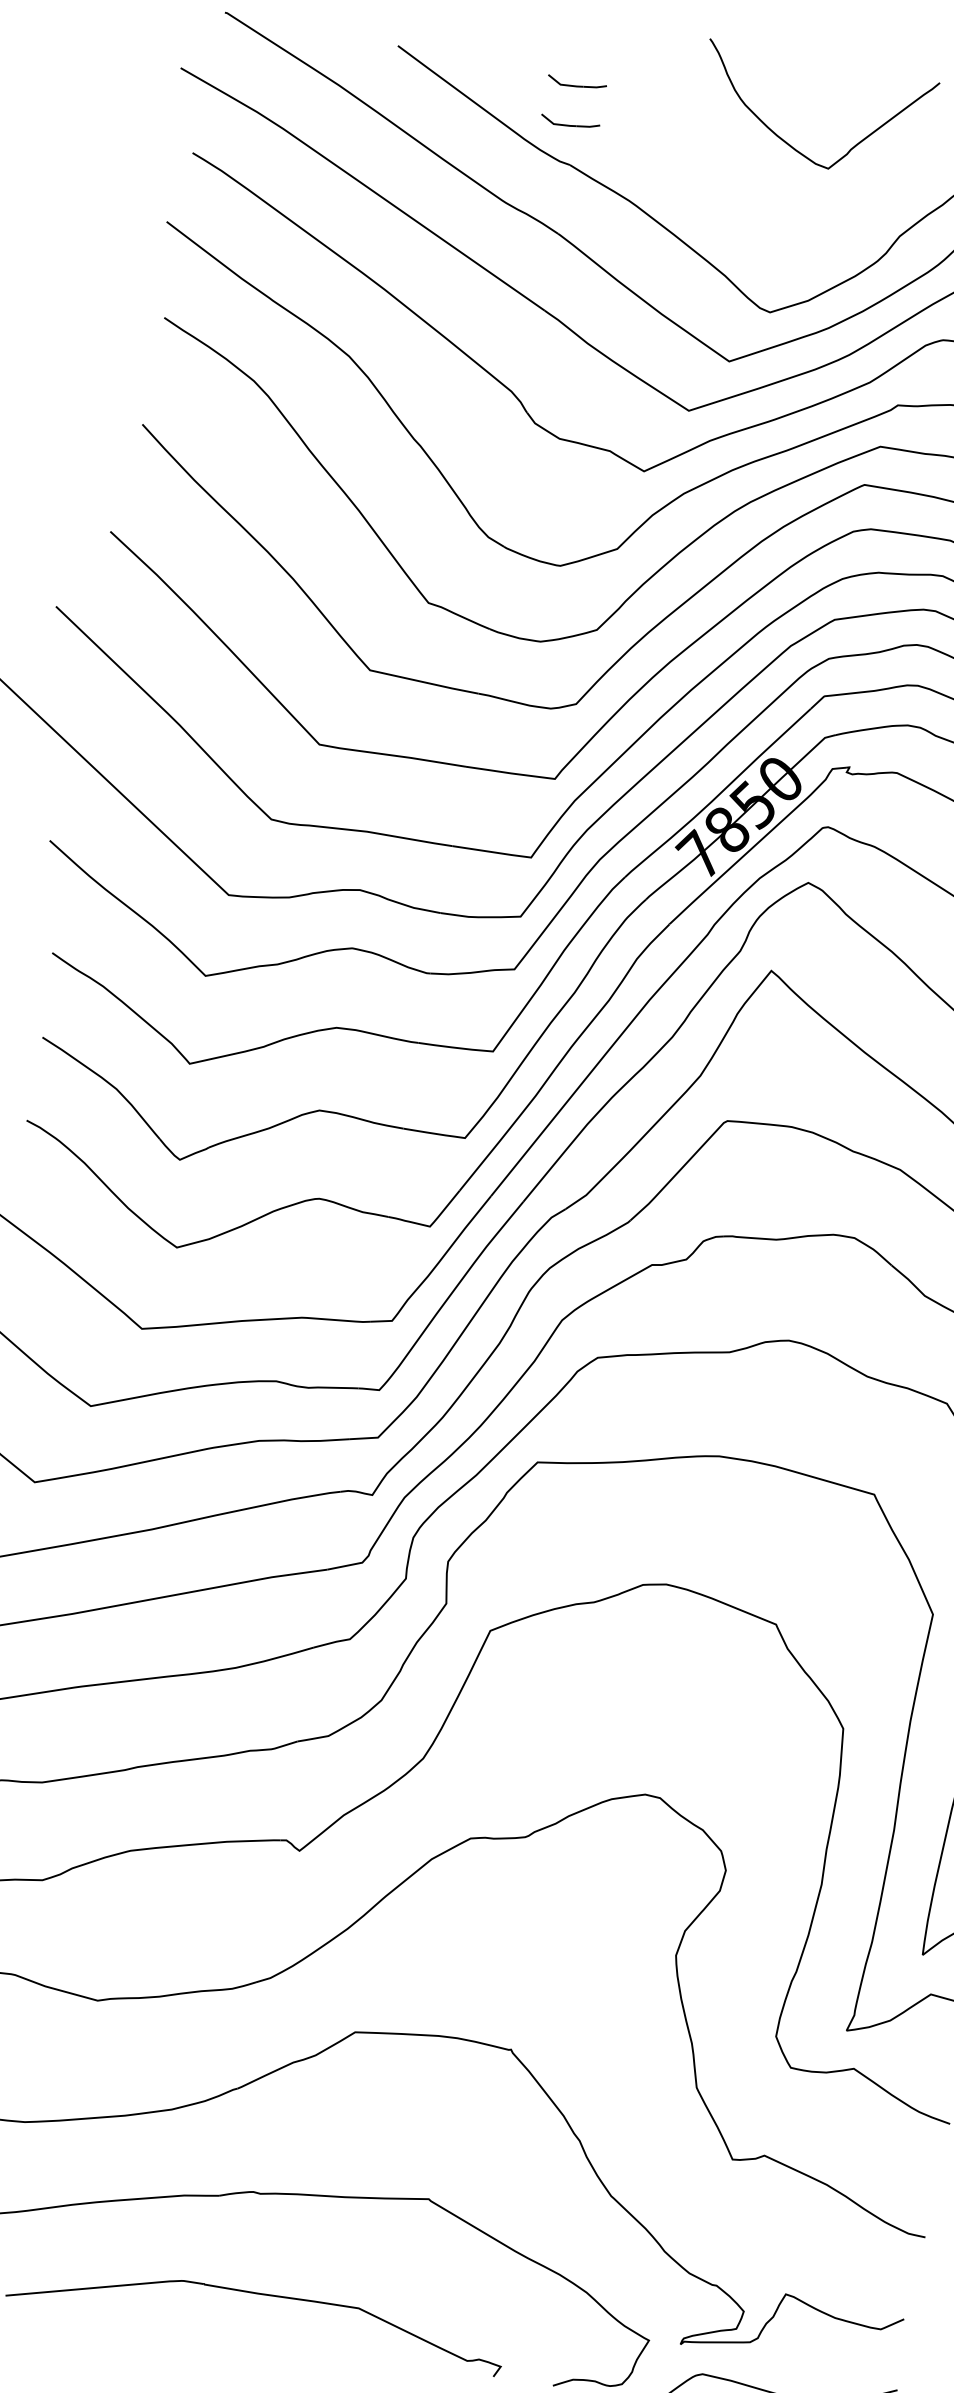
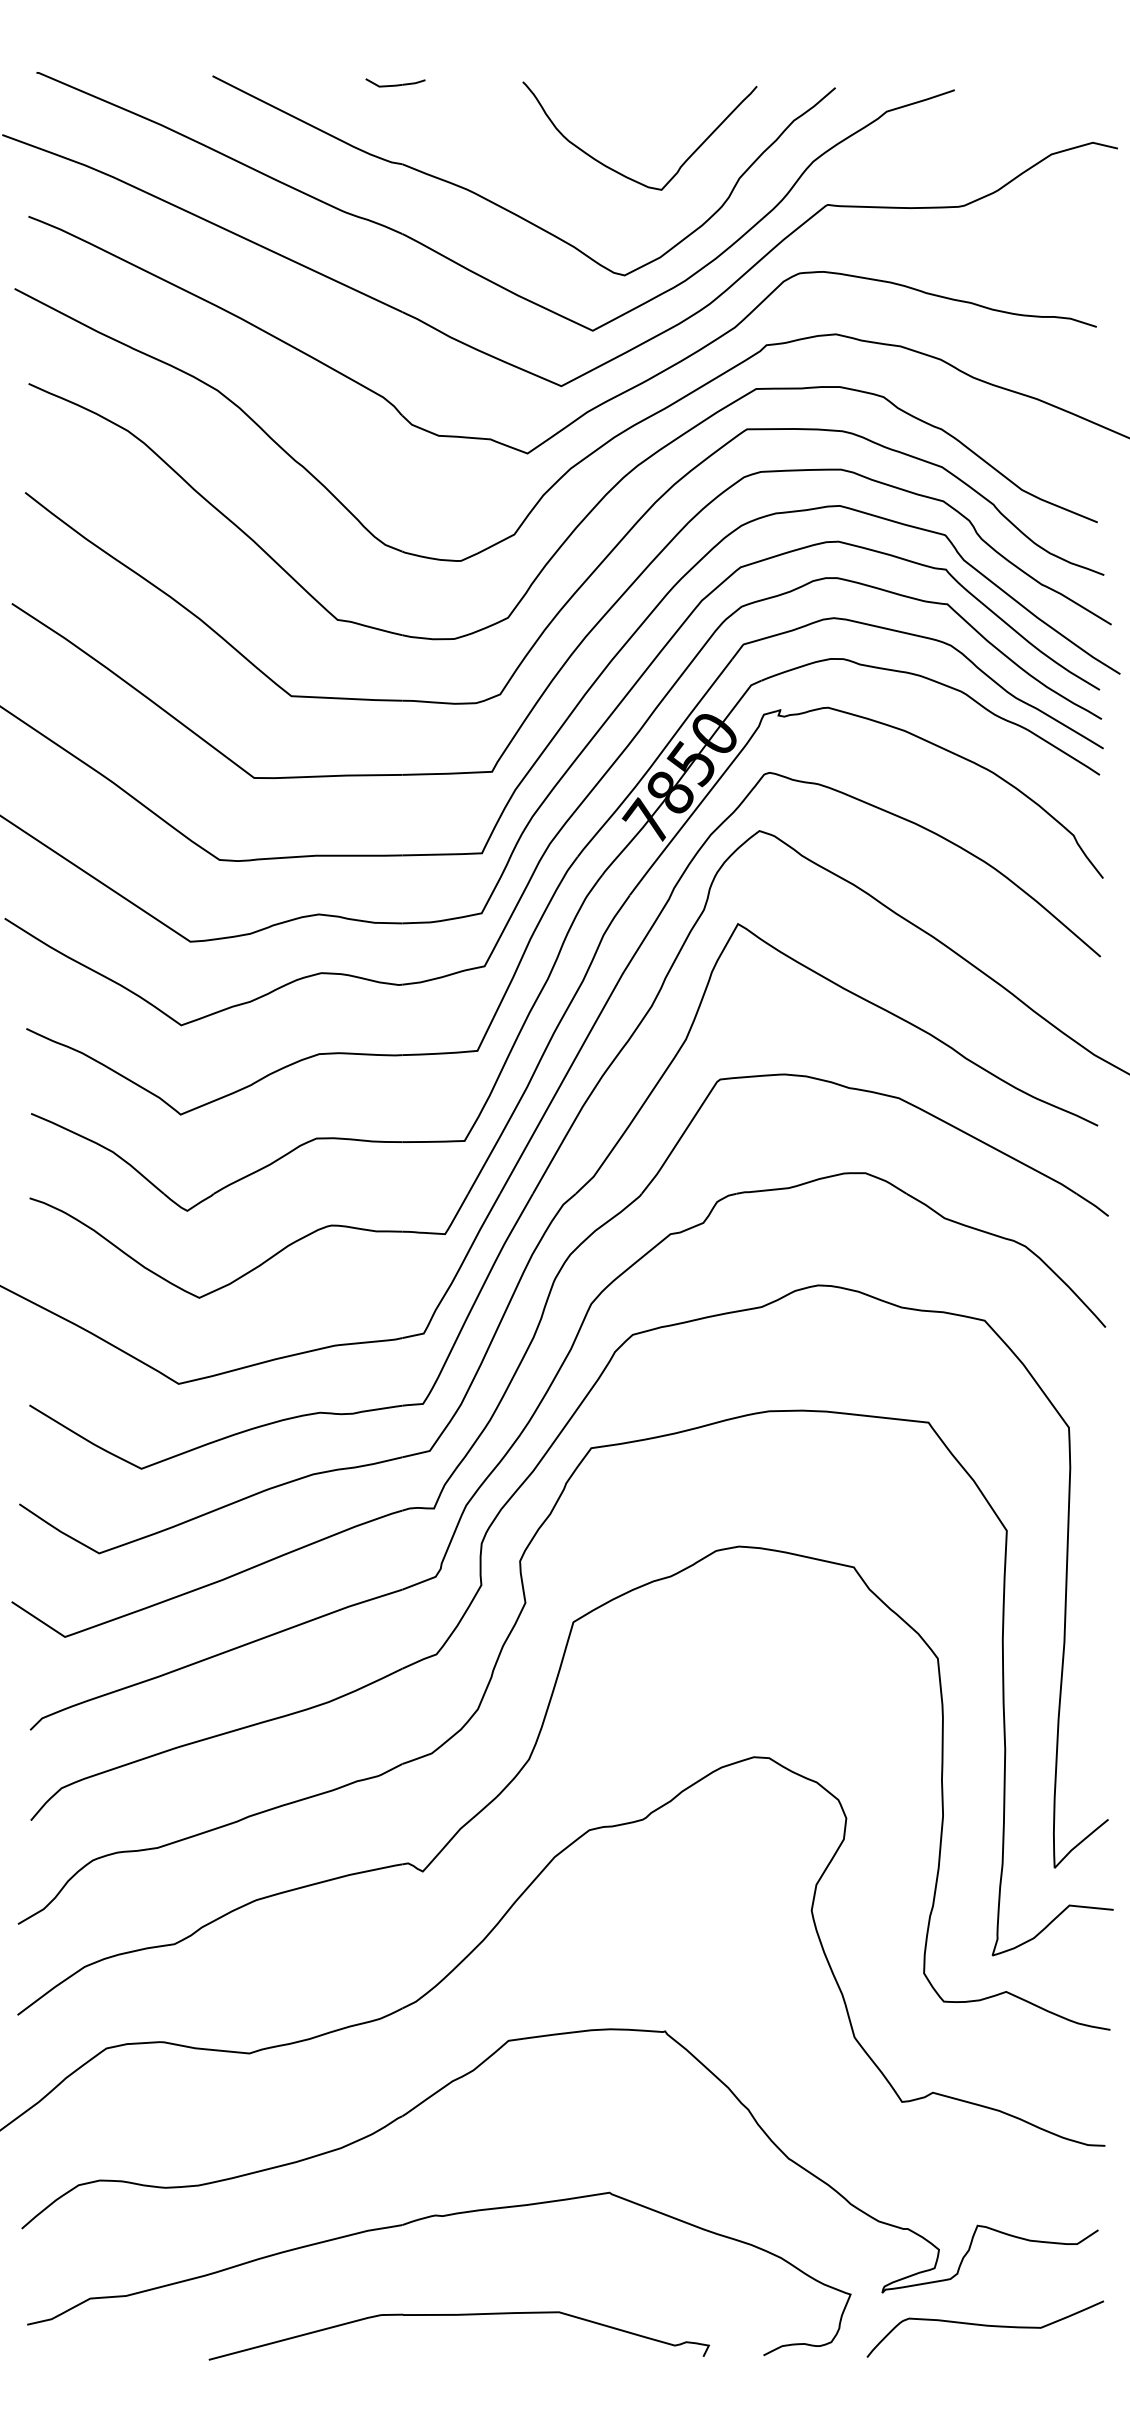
part: (570, 122) -> (395, 122), removed
curve: (788, 143) -> (618, 171), moved

